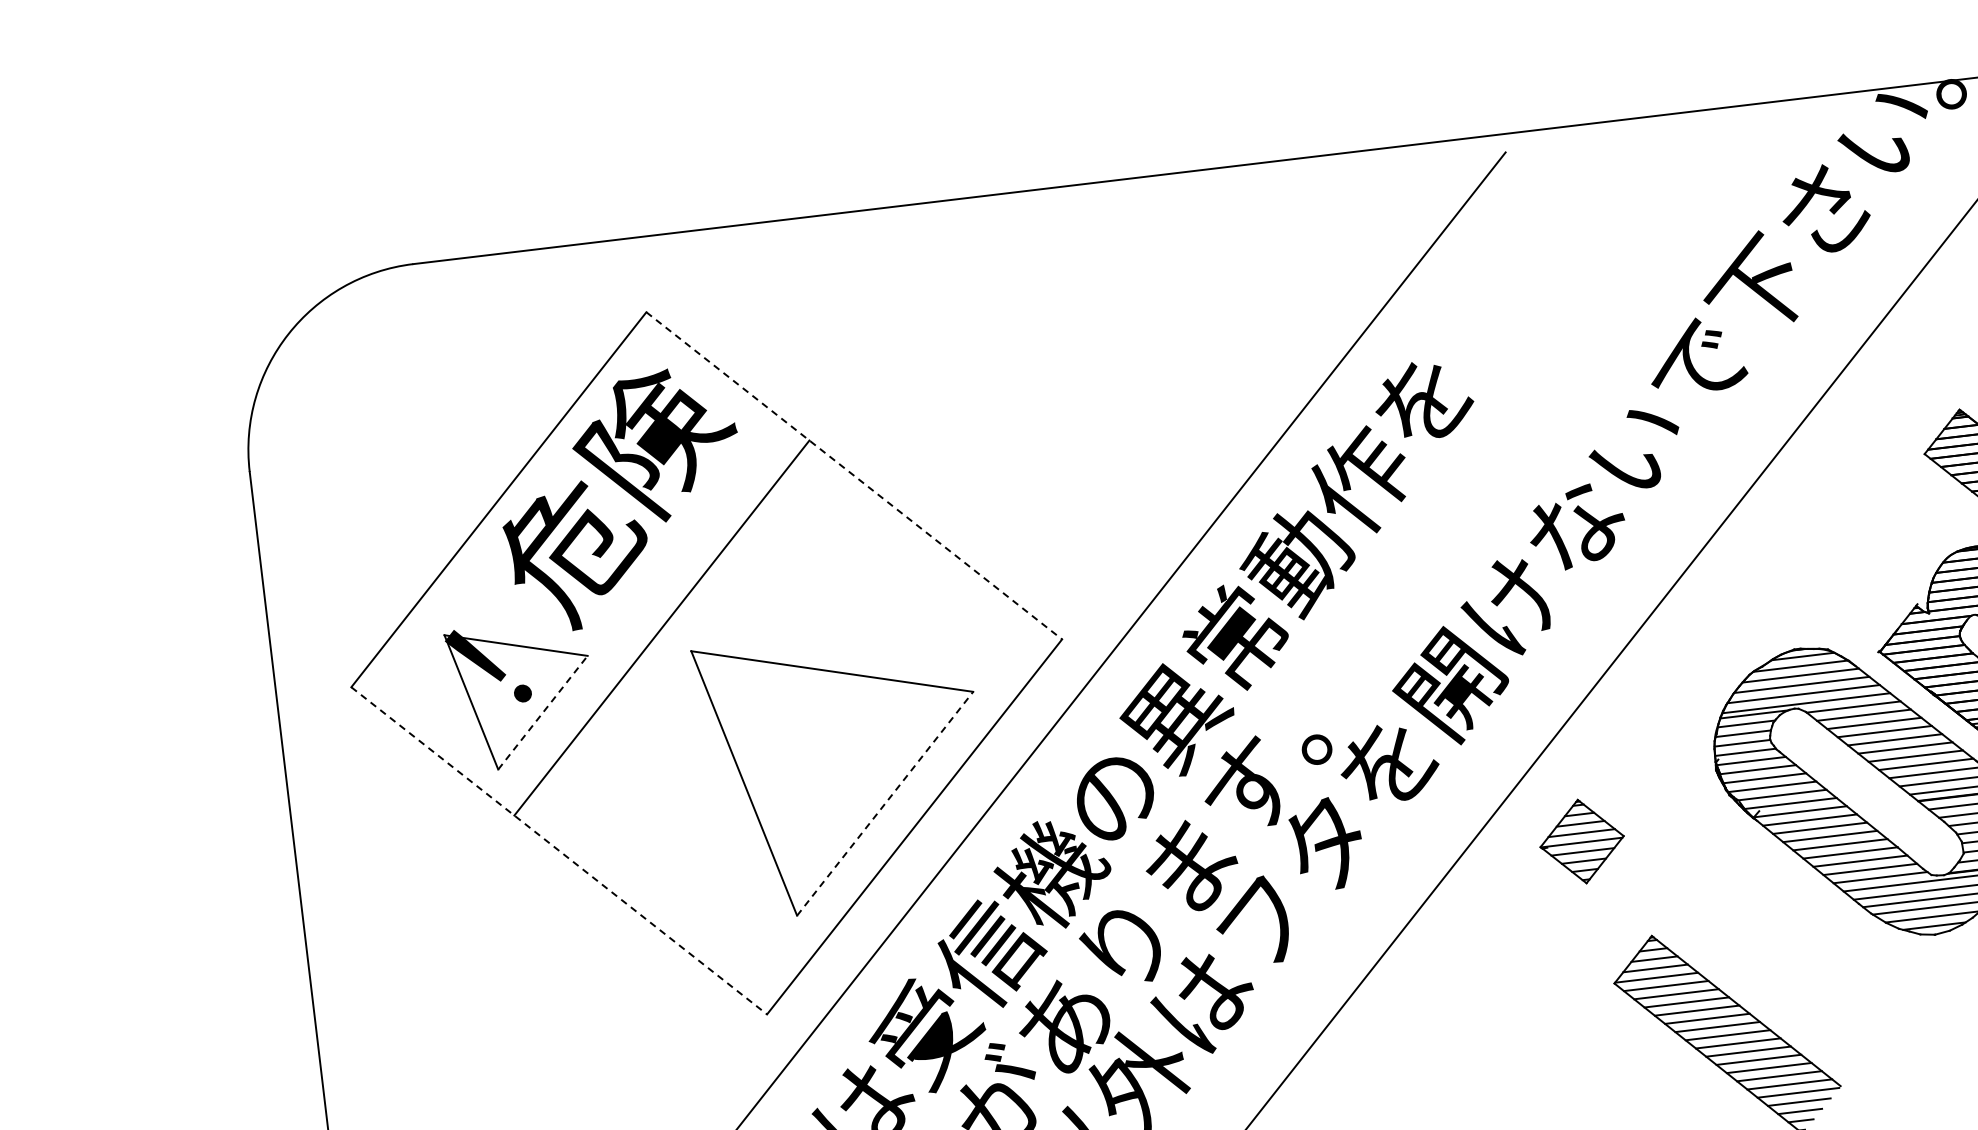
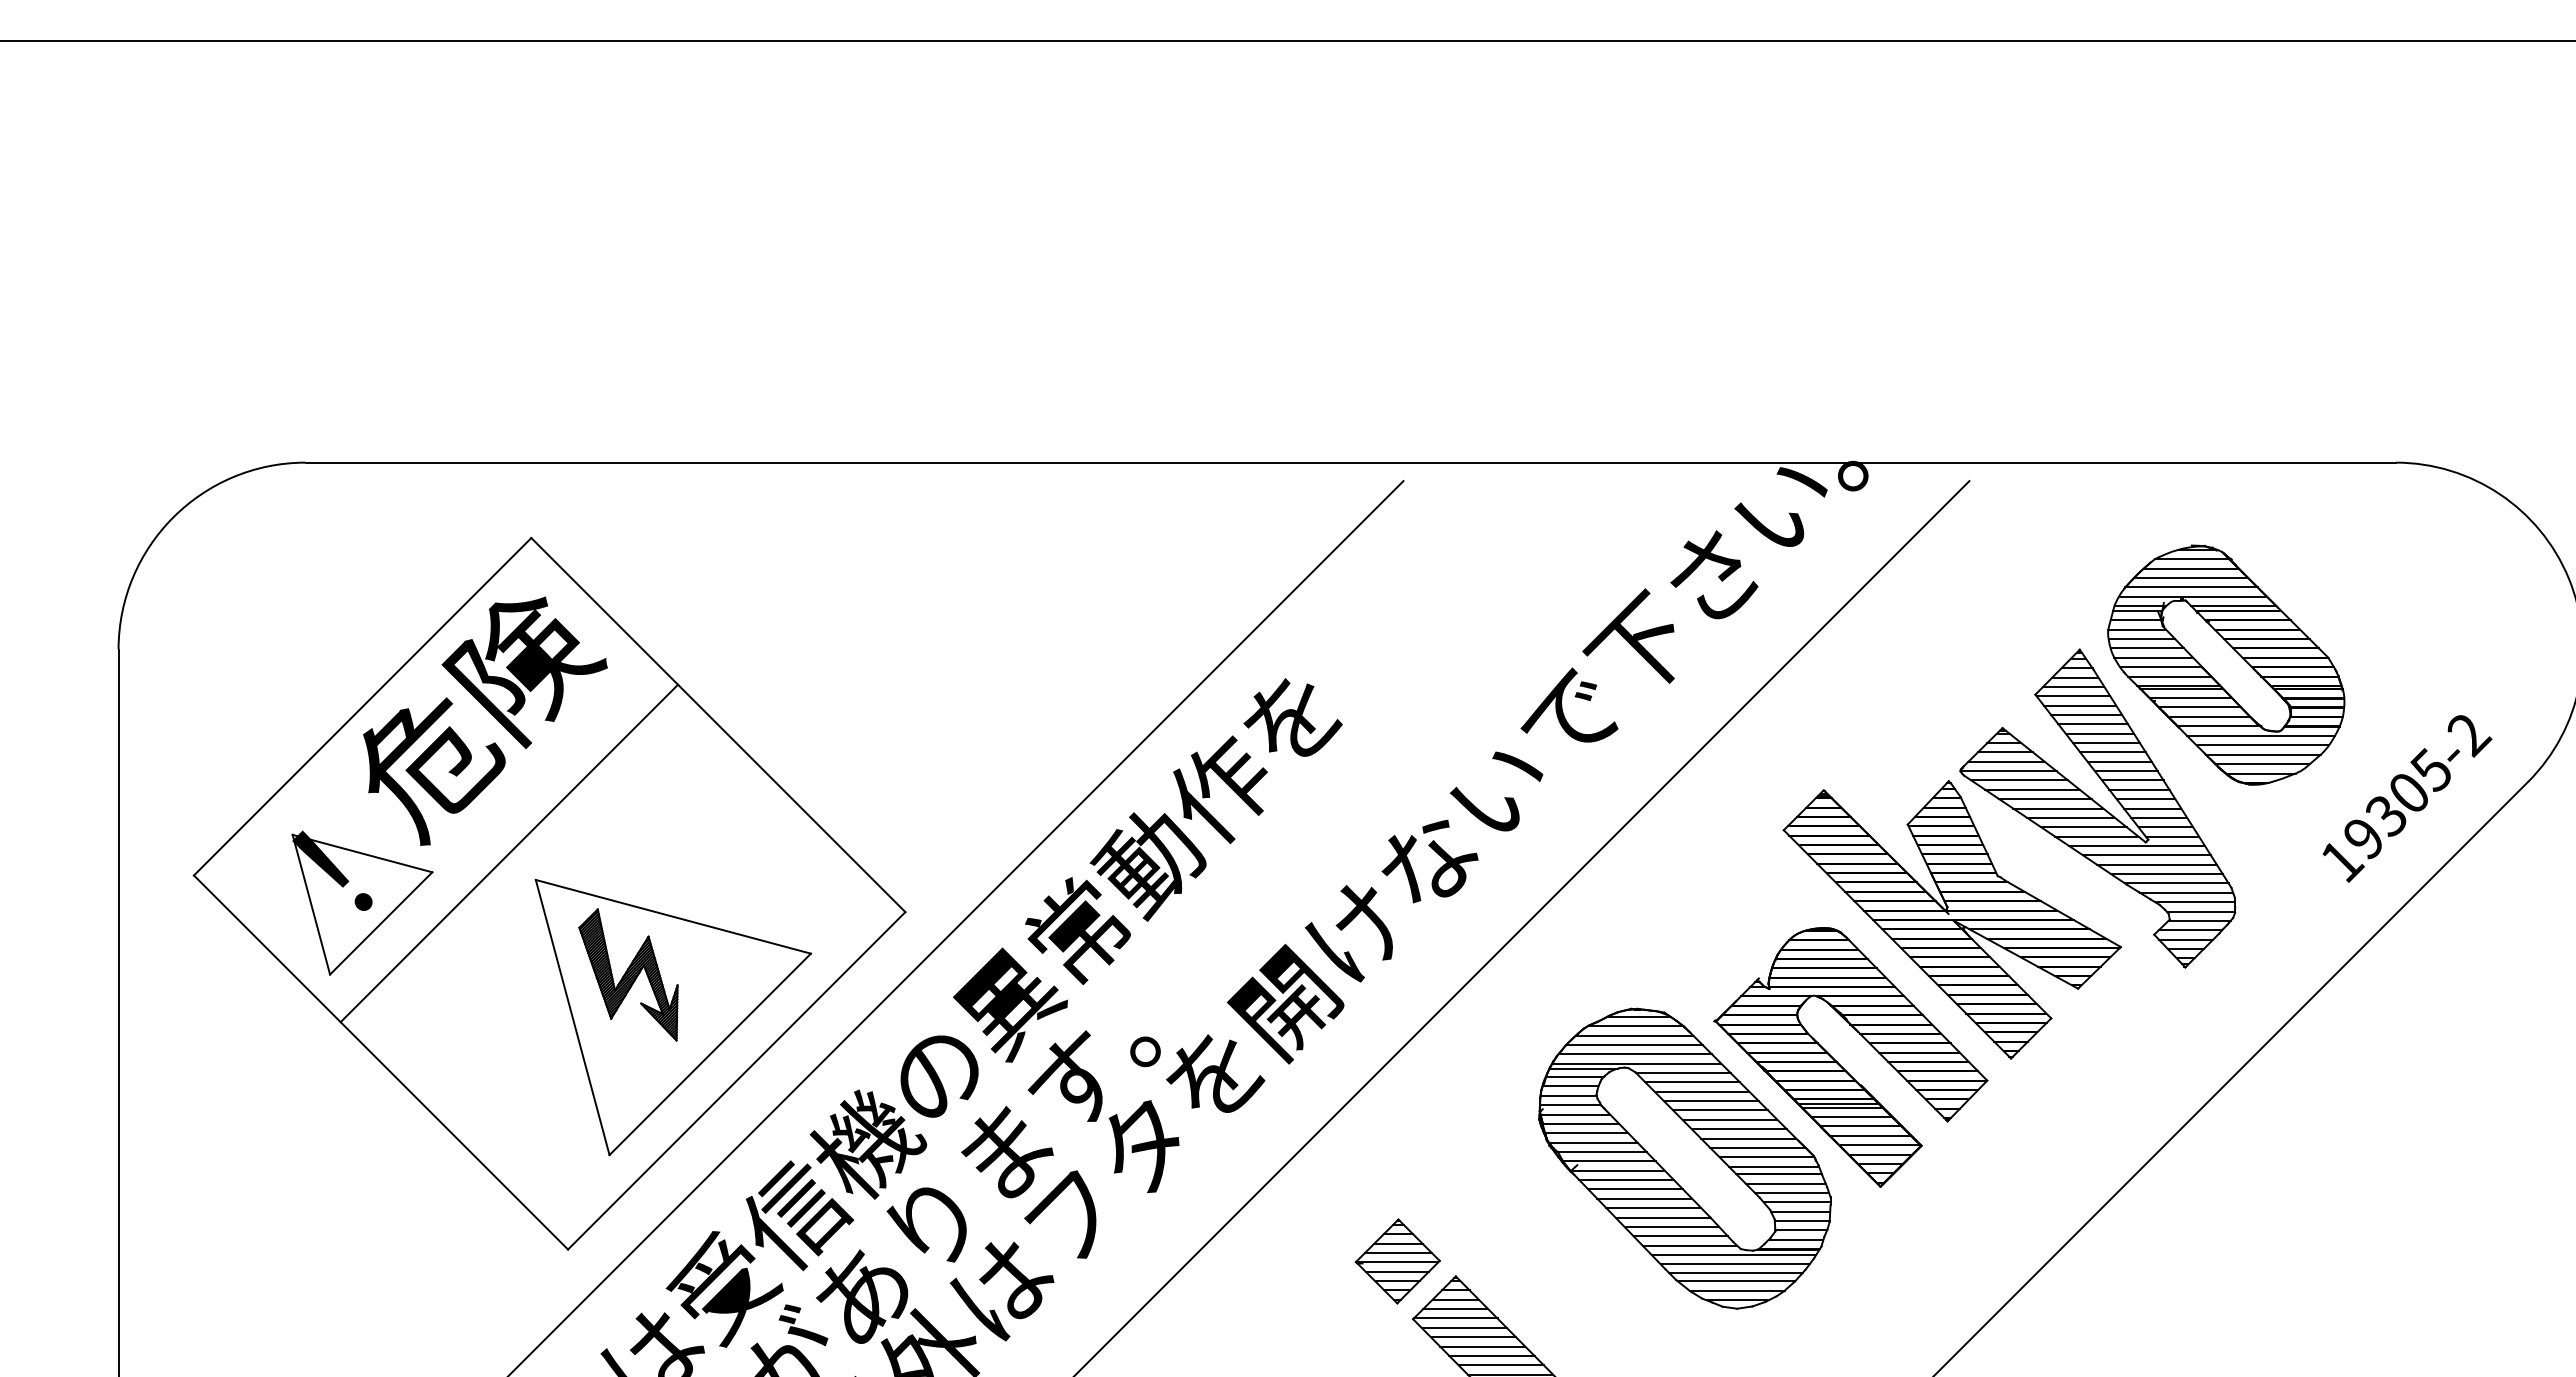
line: (854, 476) -> (718, 725), dashed -> solid
line: (543, 712) -> (381, 923), dashed -> solid
part: (794, 734) -> (628, 974), added
line: (885, 803) -> (710, 1054), dashed -> solid
part: (1581, 841) -> (1397, 1261), moved
line: (559, 850) -> (381, 1062), dashed -> solid

